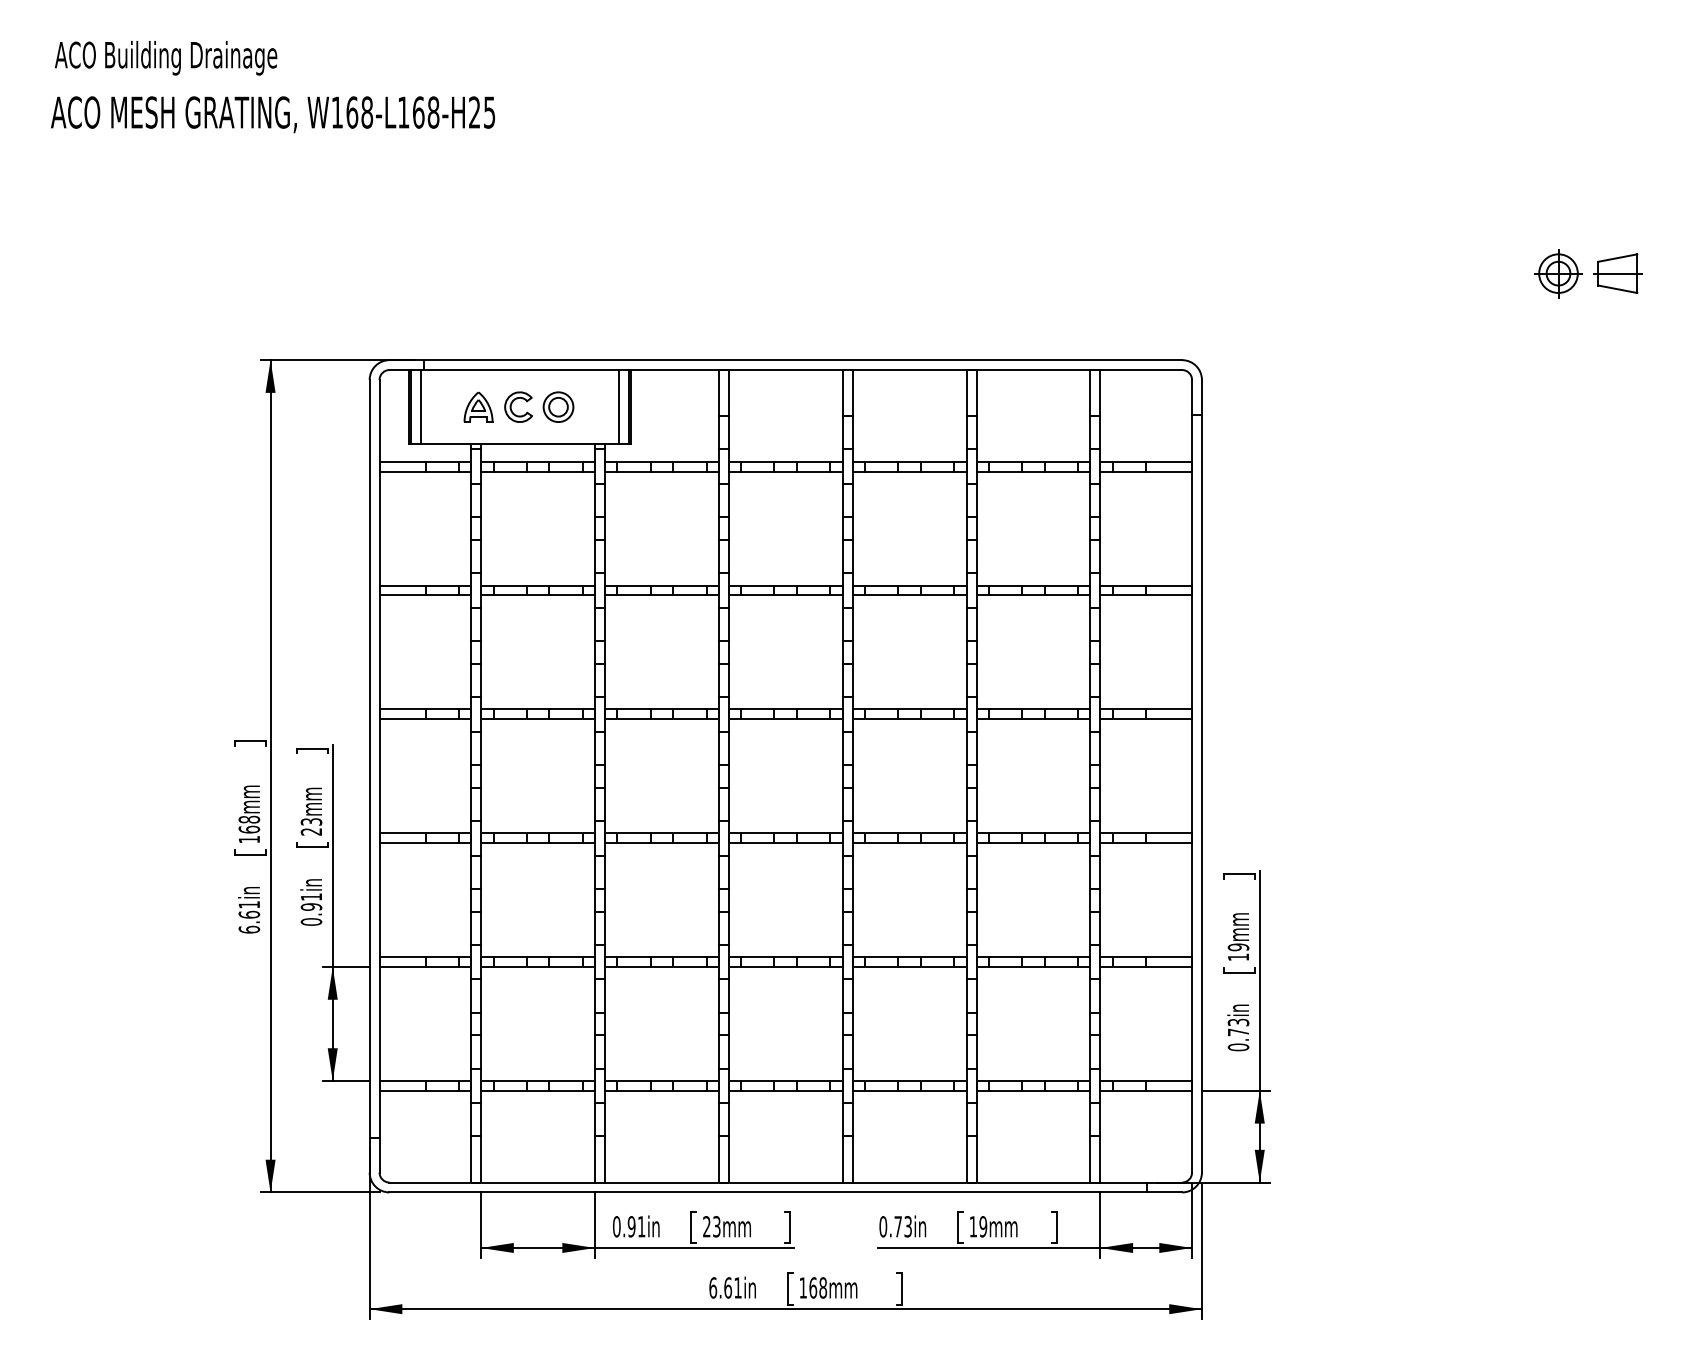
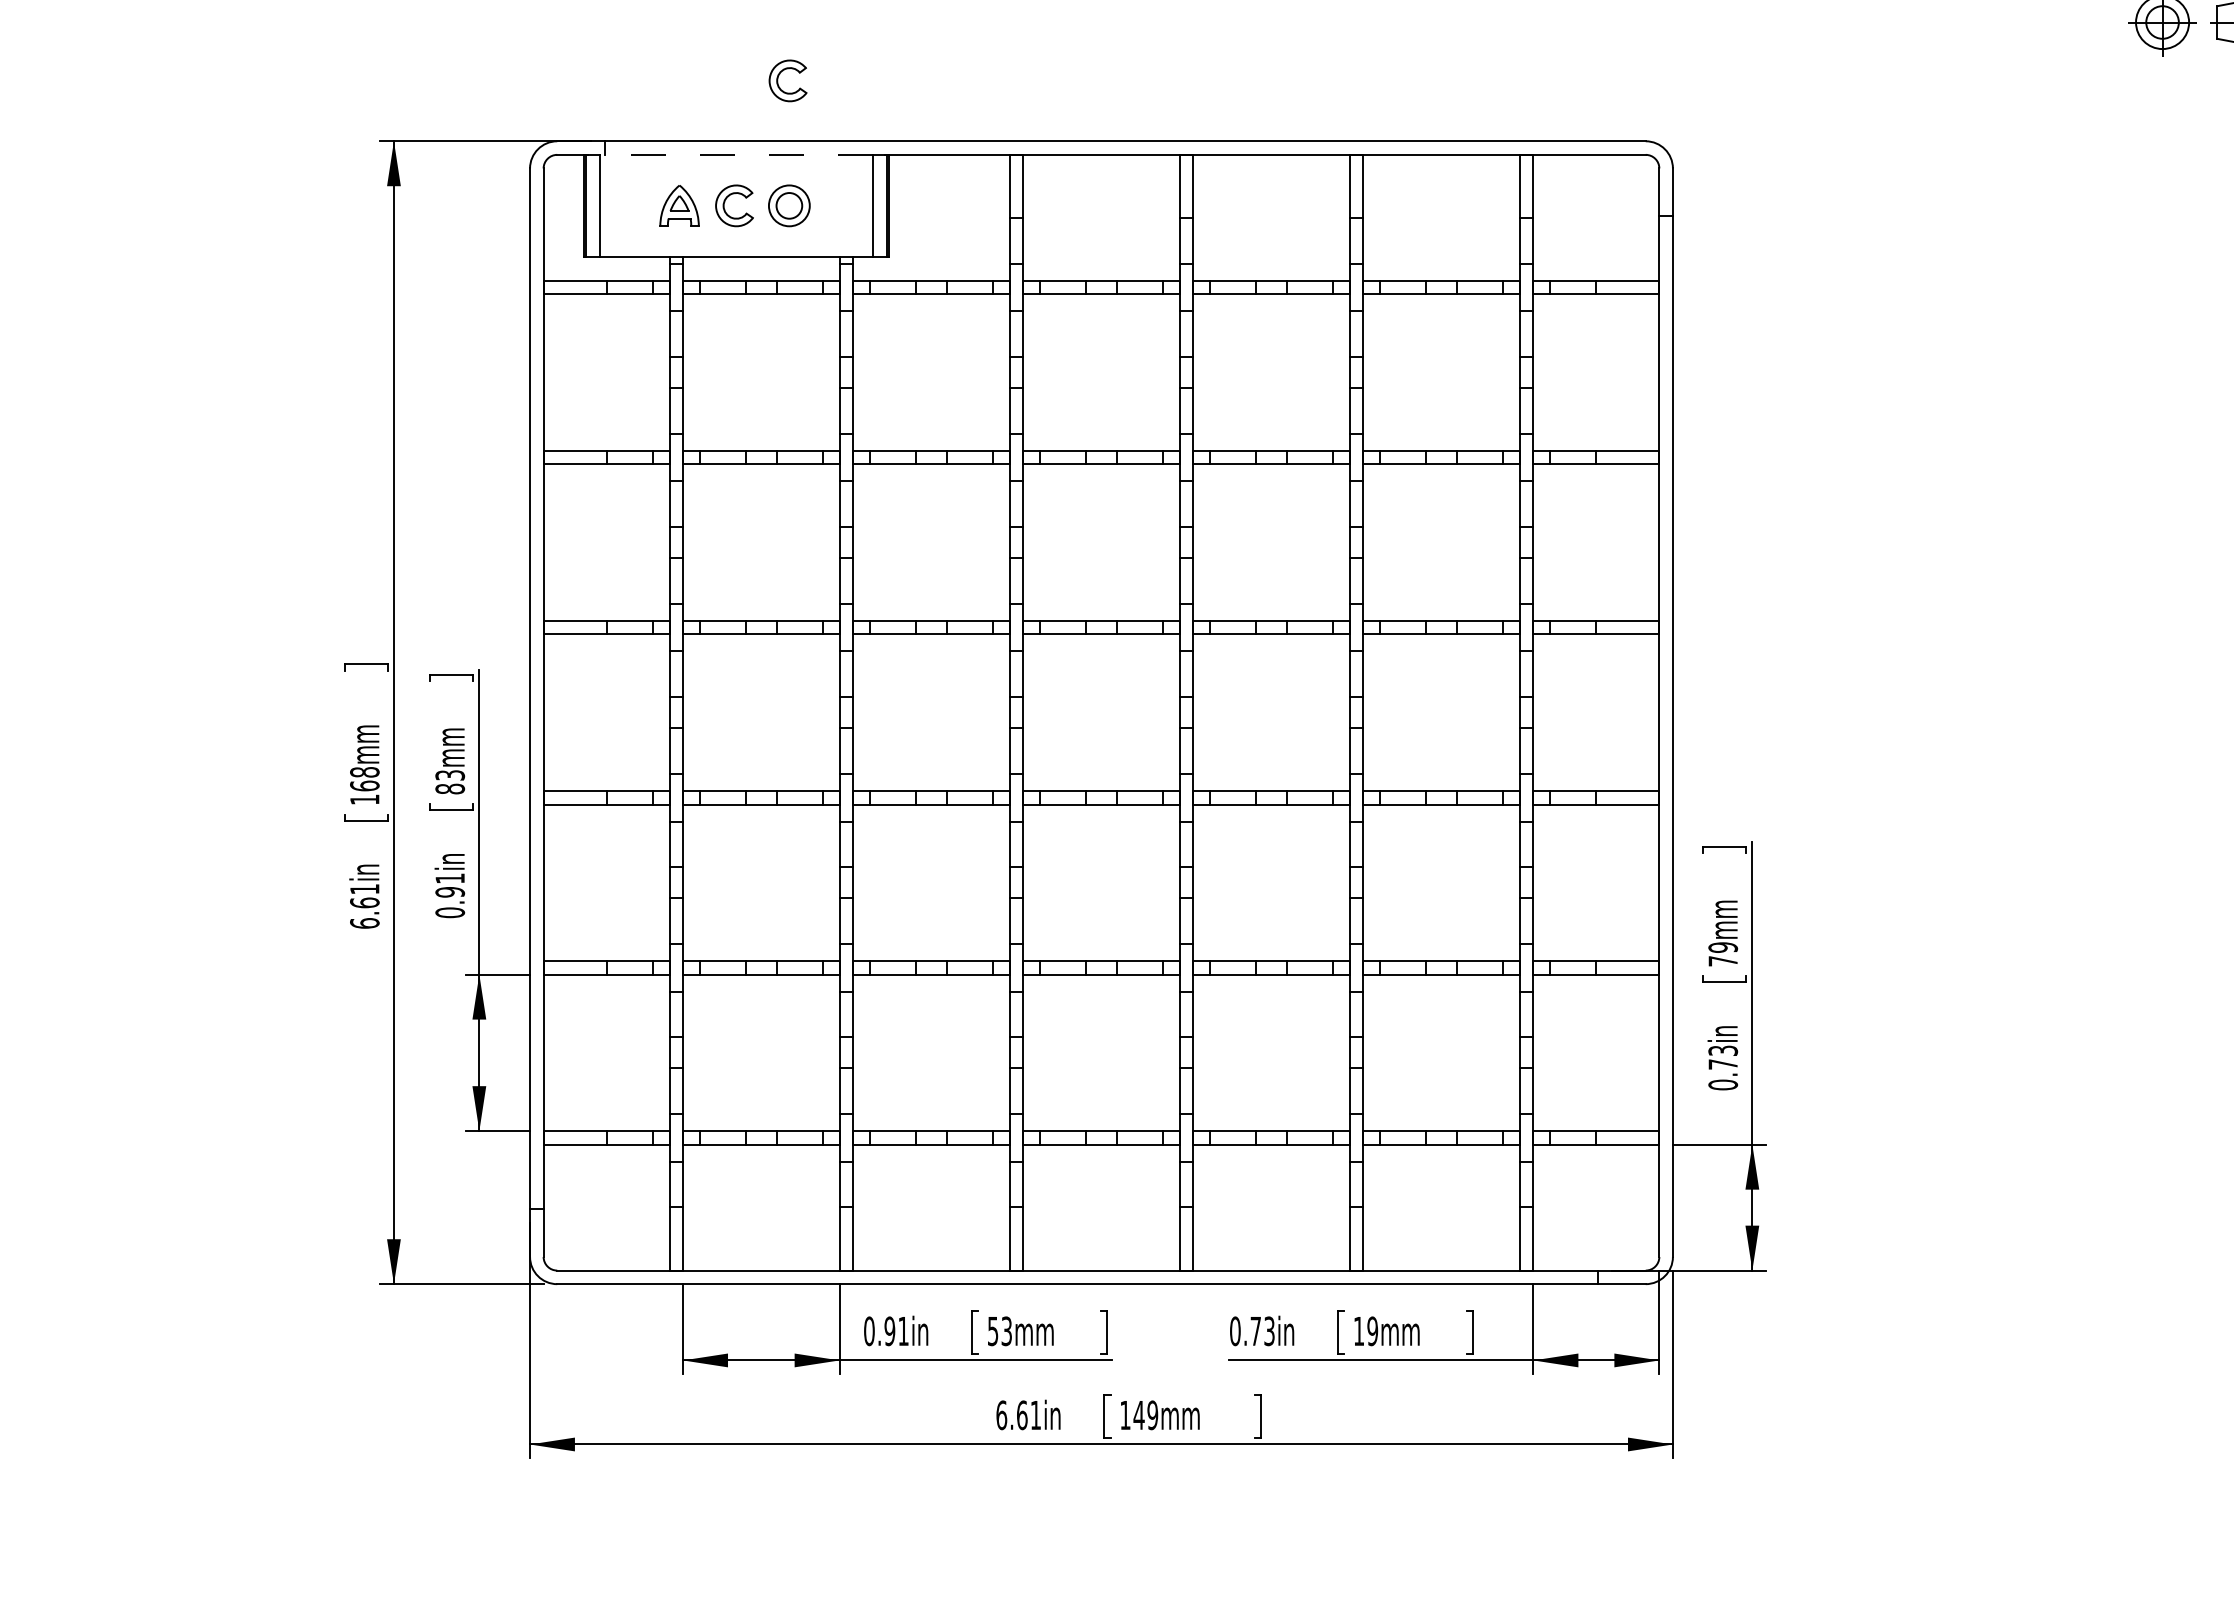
part: (551, 313) -> (779, 77), added
line: (519, 370) -> (735, 155), solid -> dashed
text: (311, 831) -> (450, 788), 23mm -> 83mm
text: (1238, 956) -> (1723, 960), 19mm -> 79mm
text: (706, 1226) -> (992, 1330), 23mm -> 53mm
text: (818, 1287) -> (1146, 1414), 168mm -> 149mm

